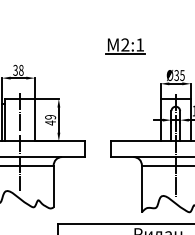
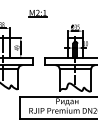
part: (124, 46) -> (37, 13), moved

